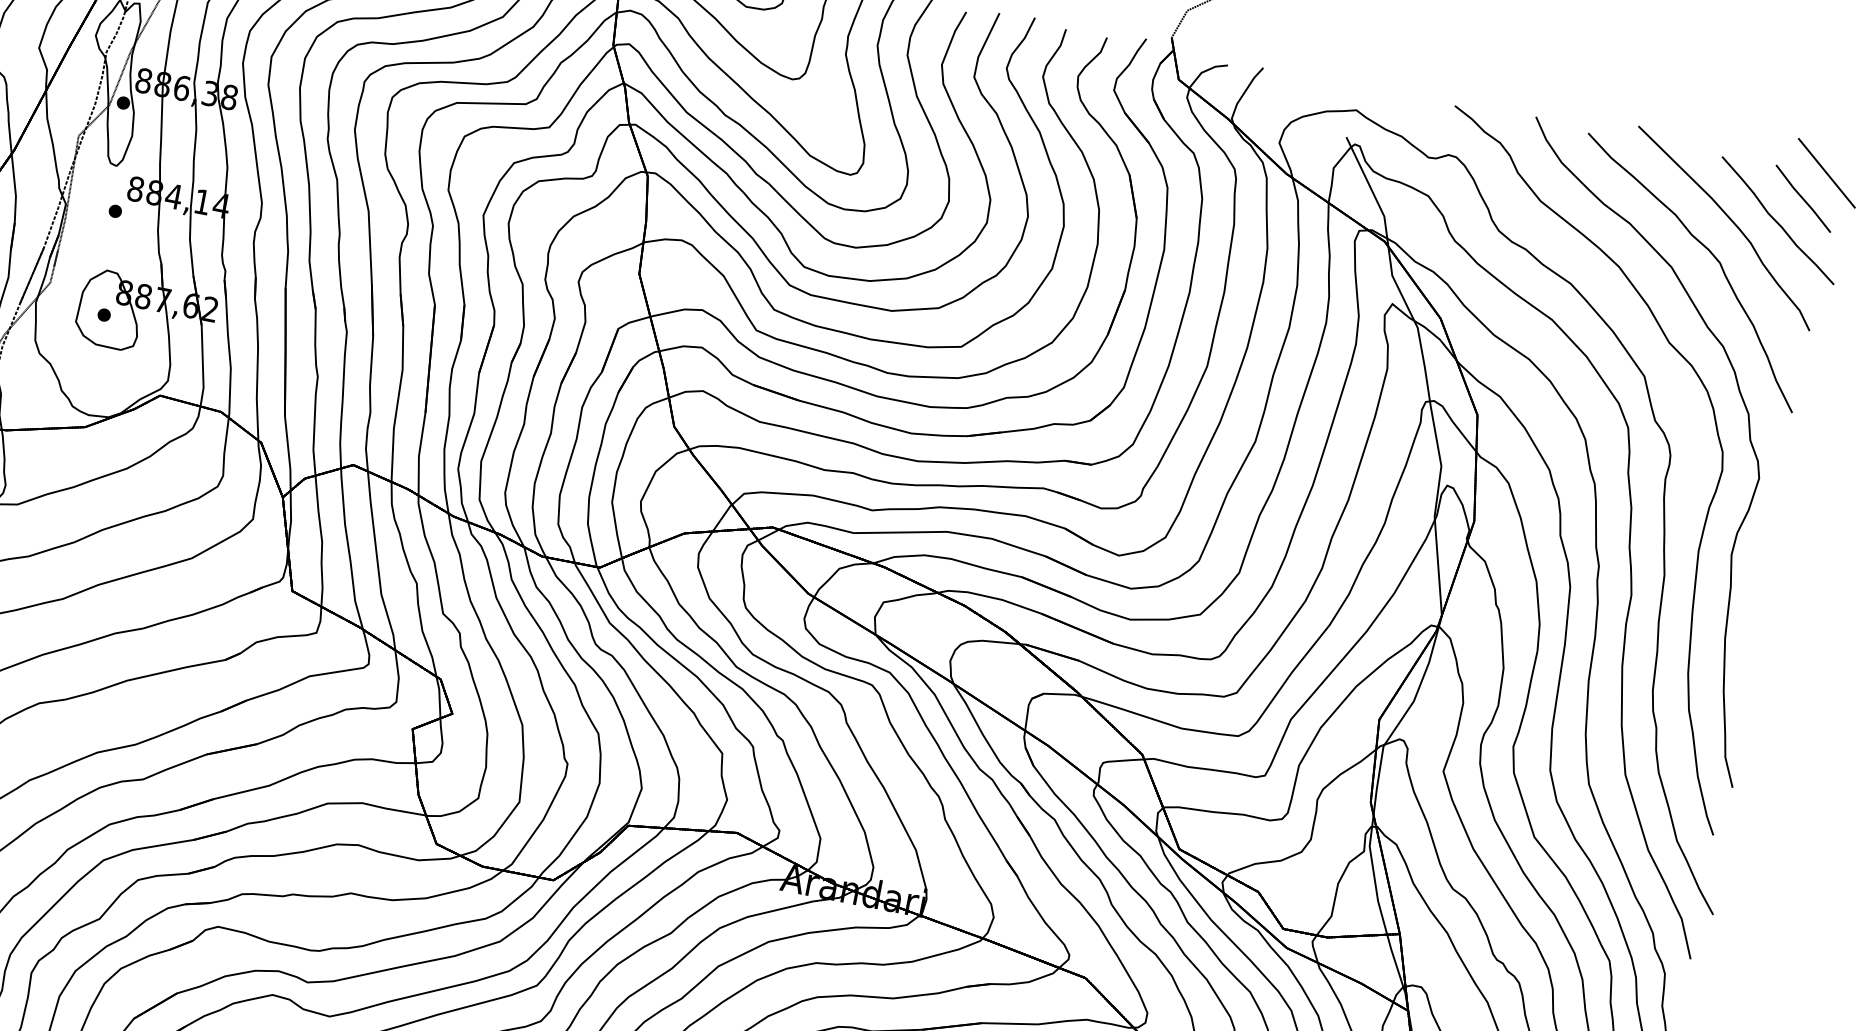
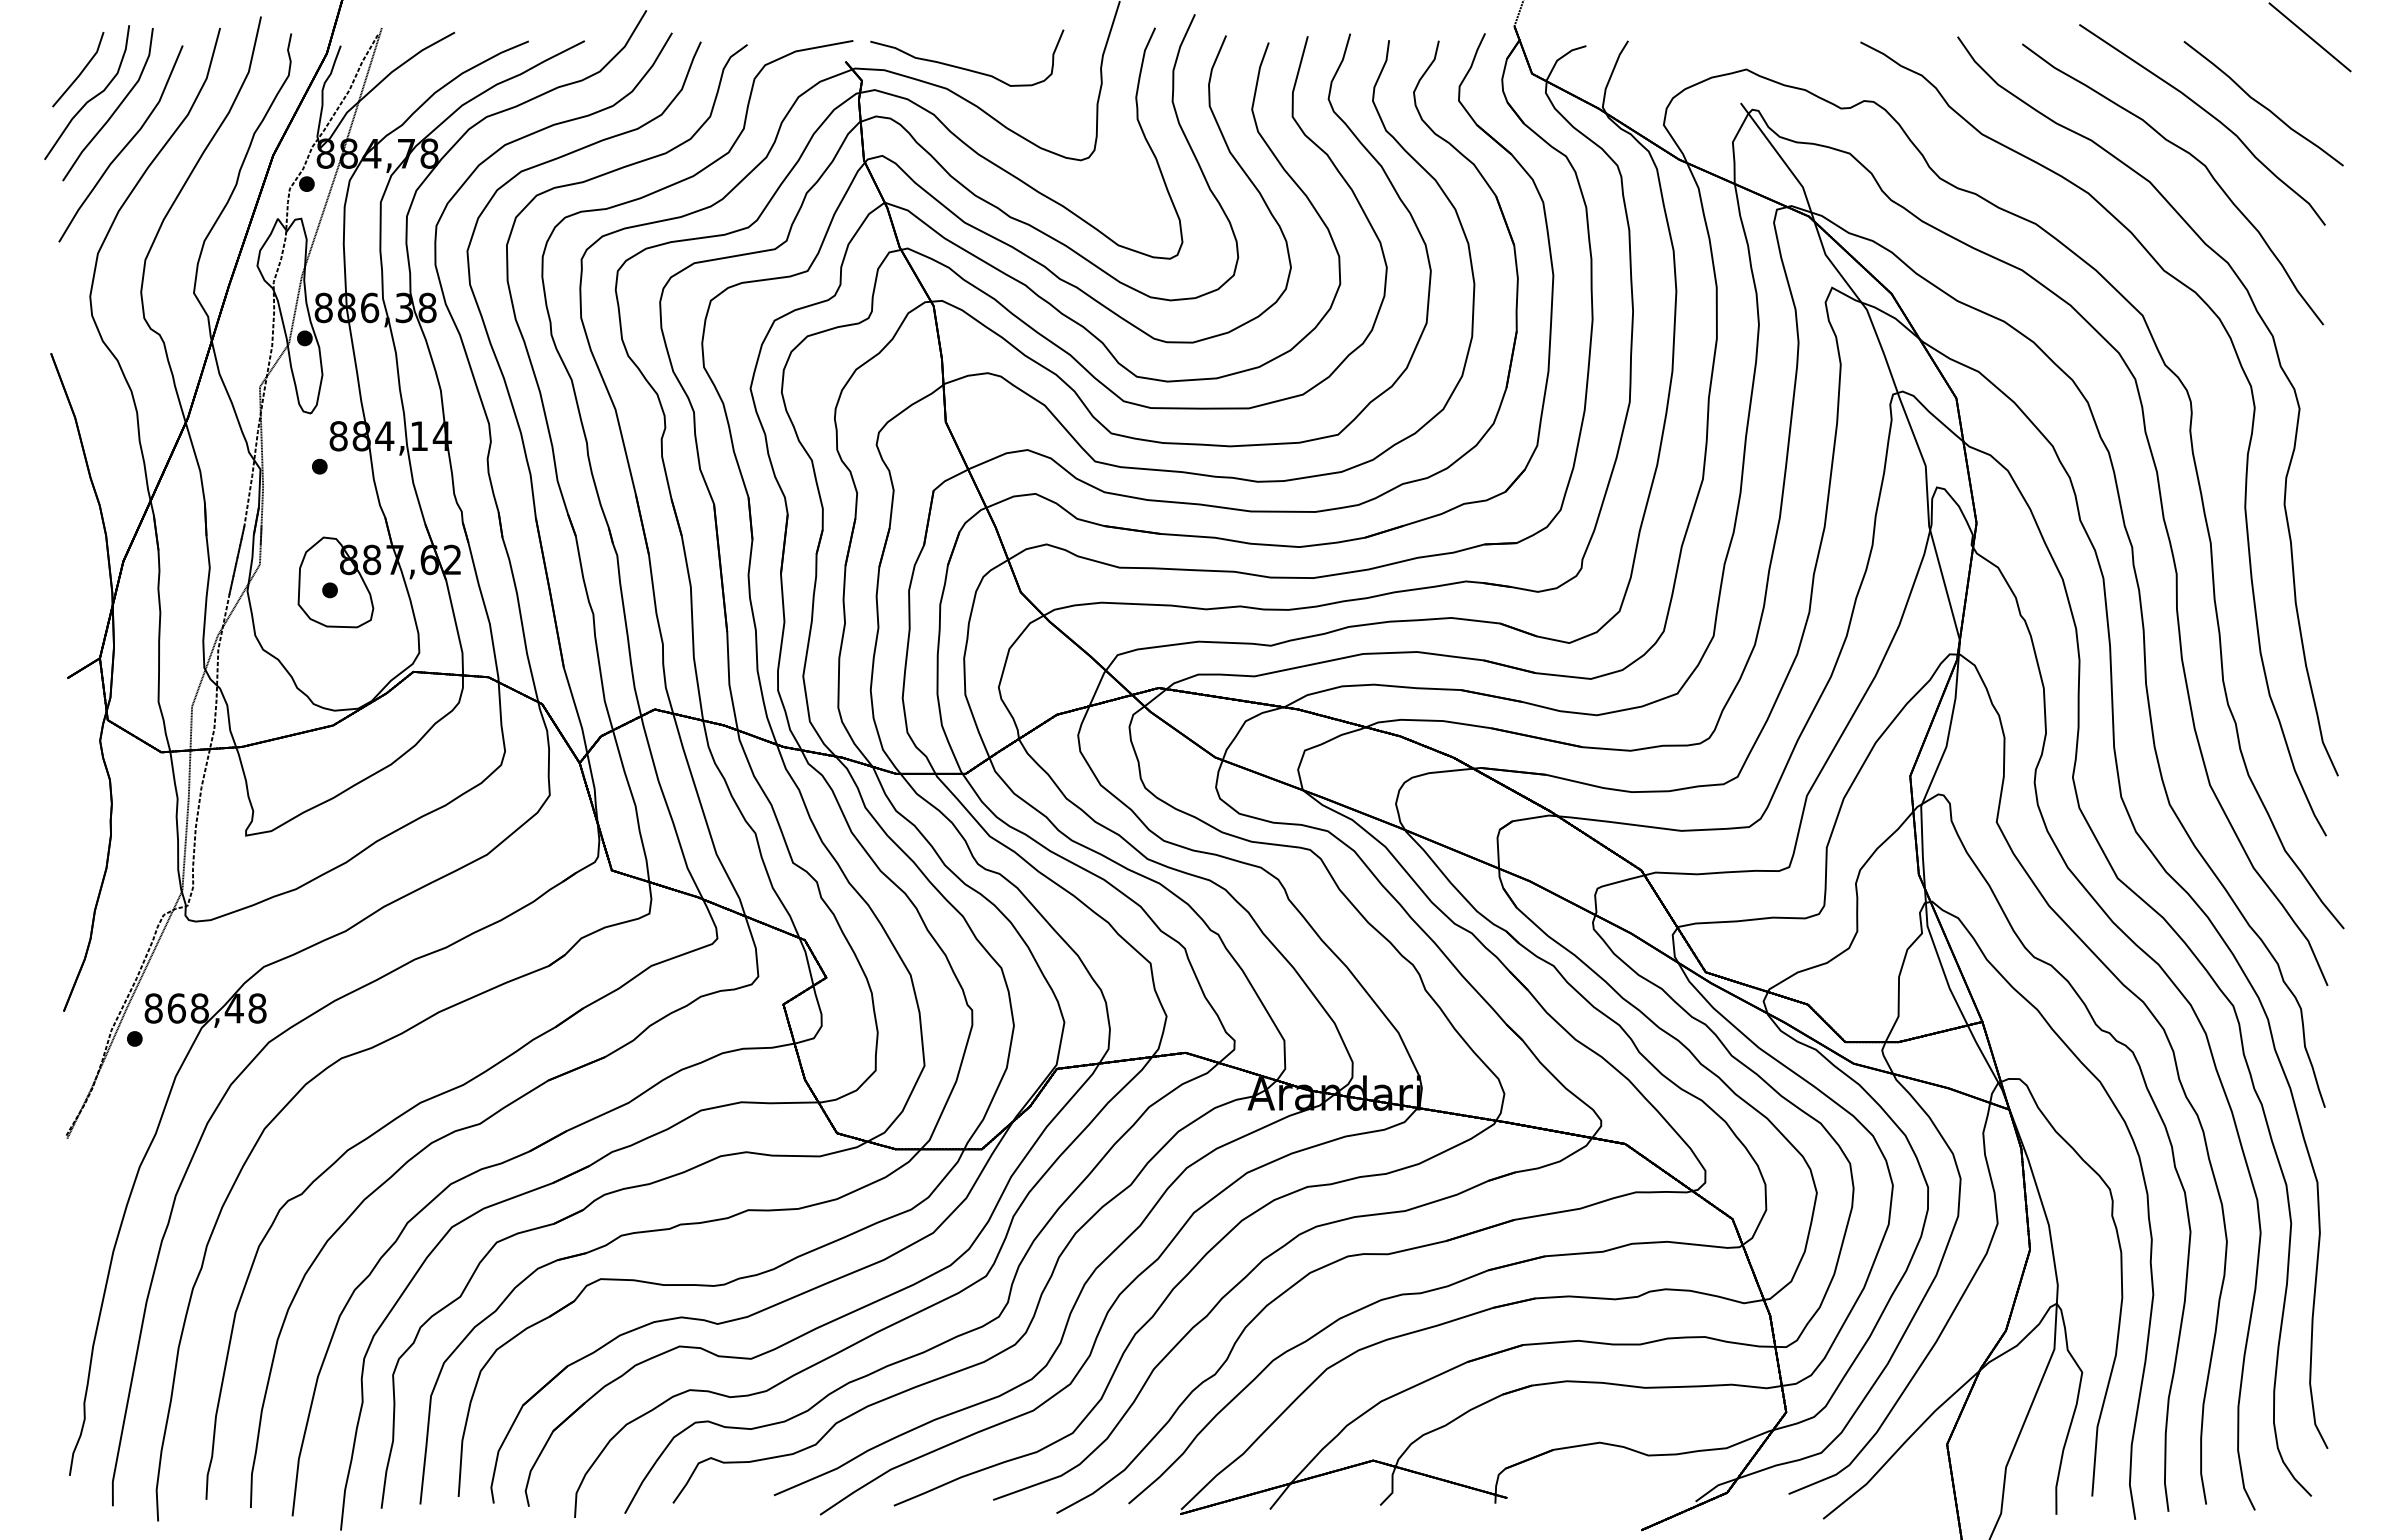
part: (1803, 198) -> (2288, 72), removed

